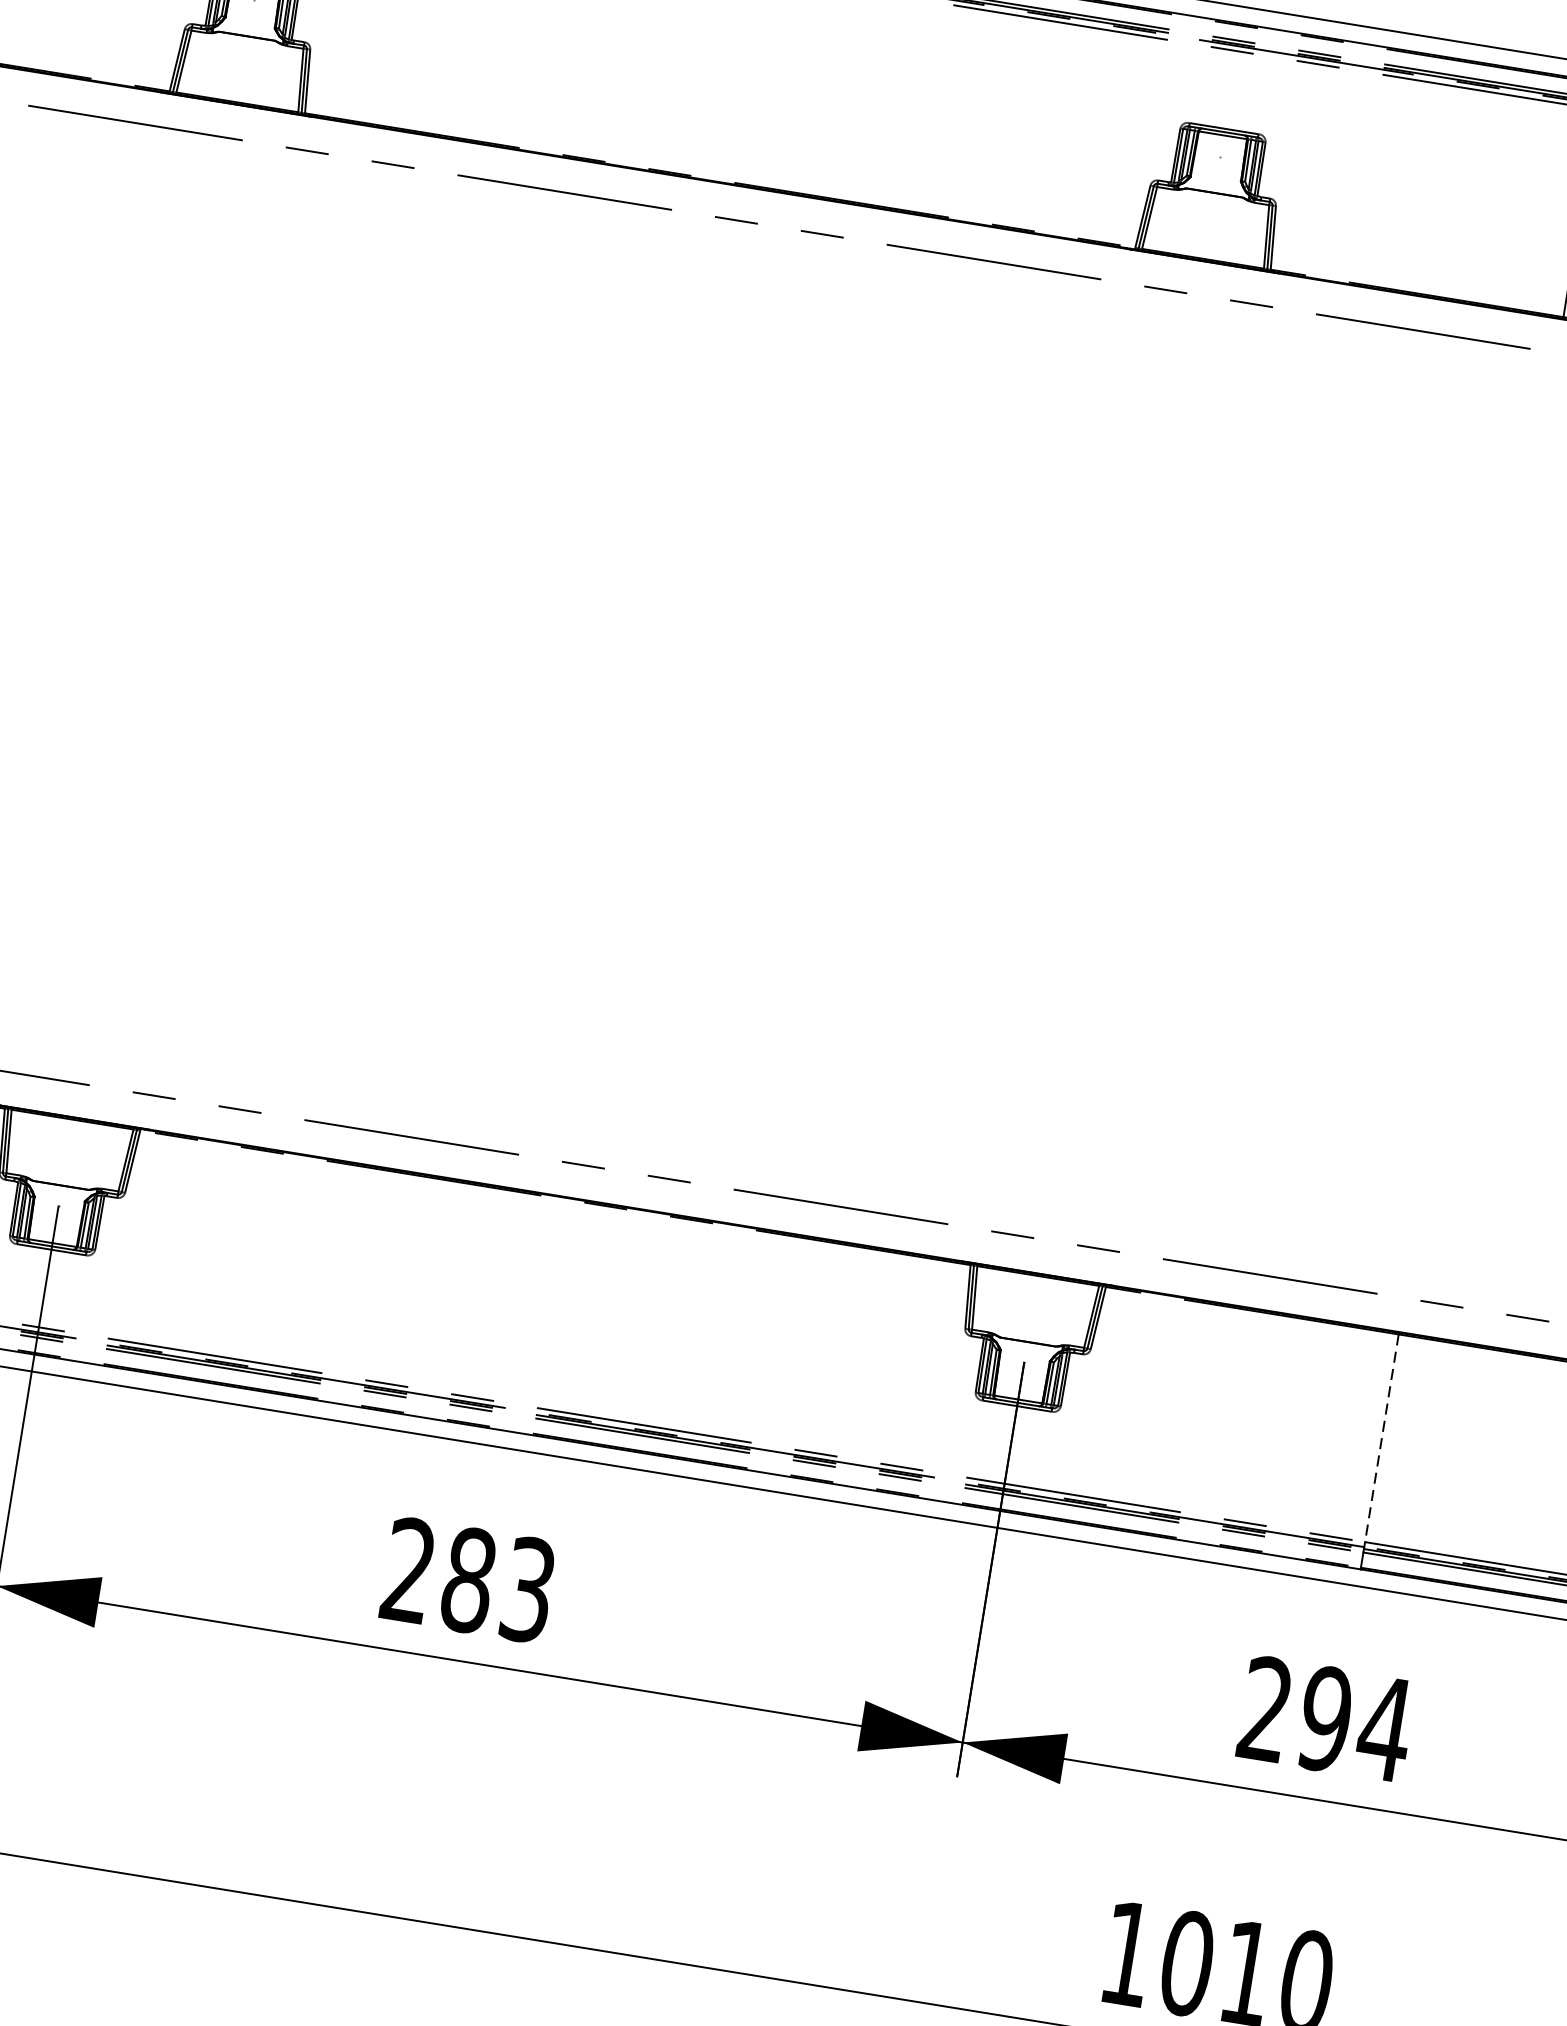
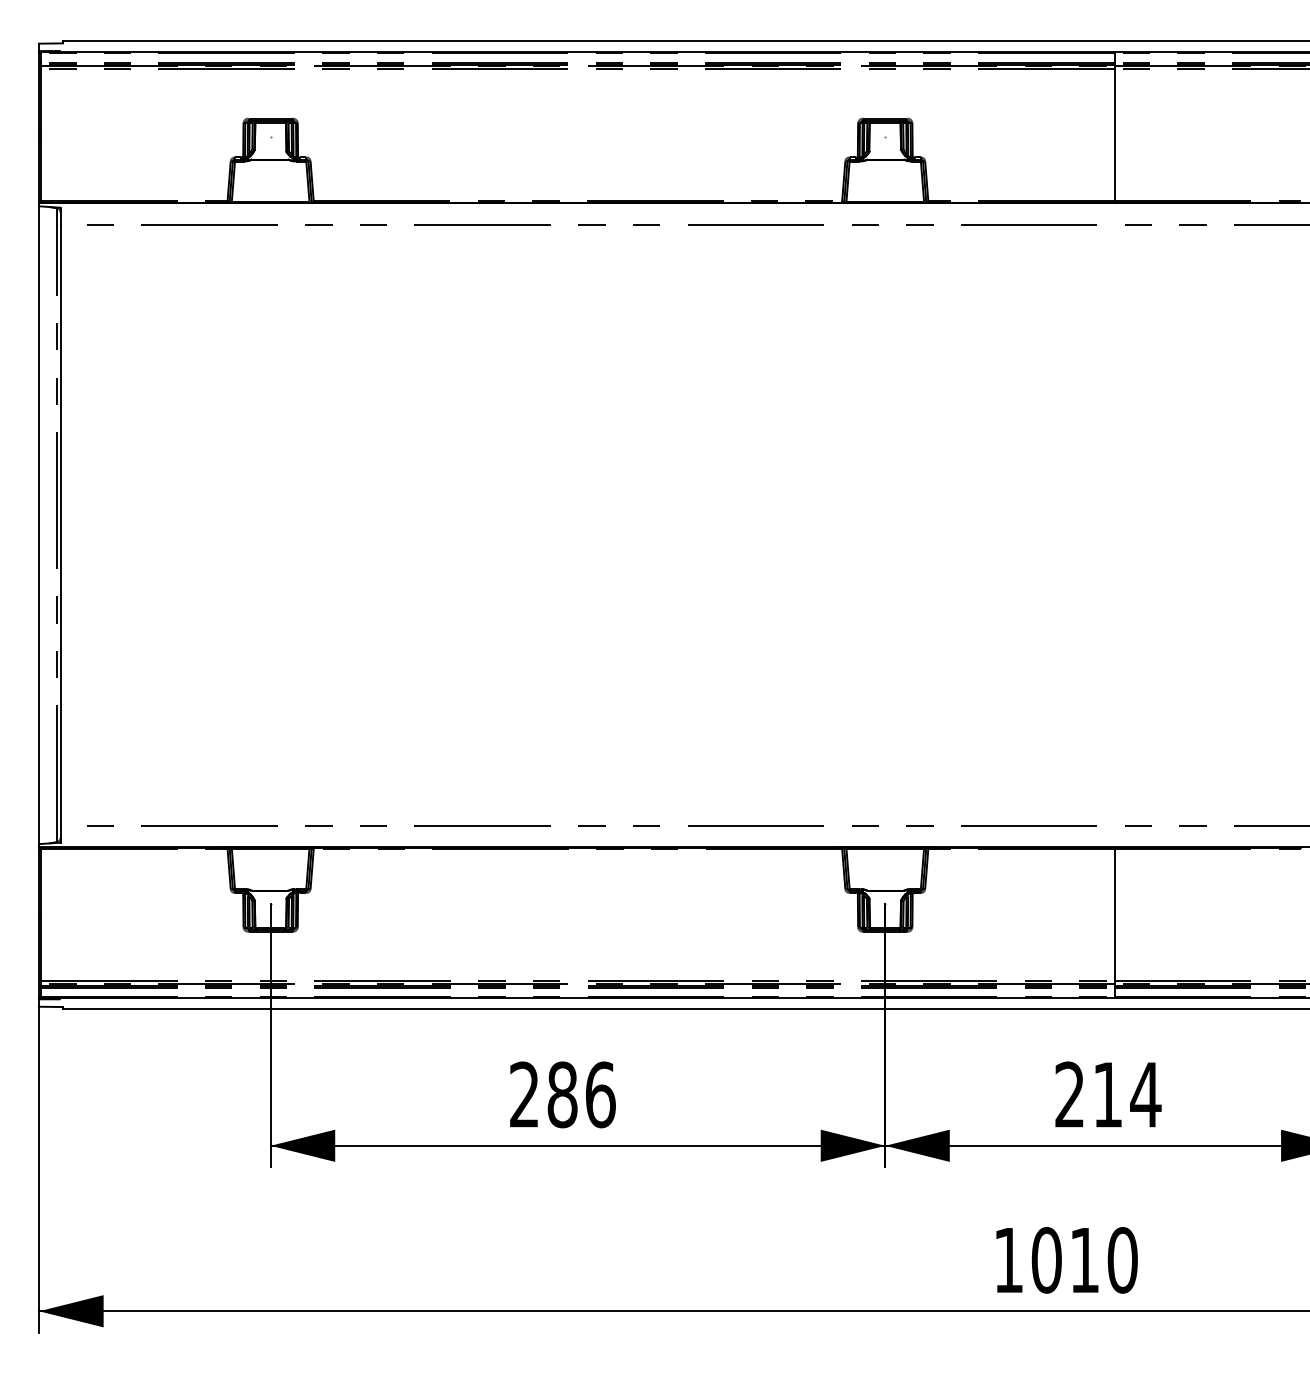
line: (1381, 1438) -> (1114, 915), dashed -> solid
text: (528, 1589) -> (600, 1094), 283 -> 286
text: (1324, 1718) -> (1107, 1094), 294 -> 214

